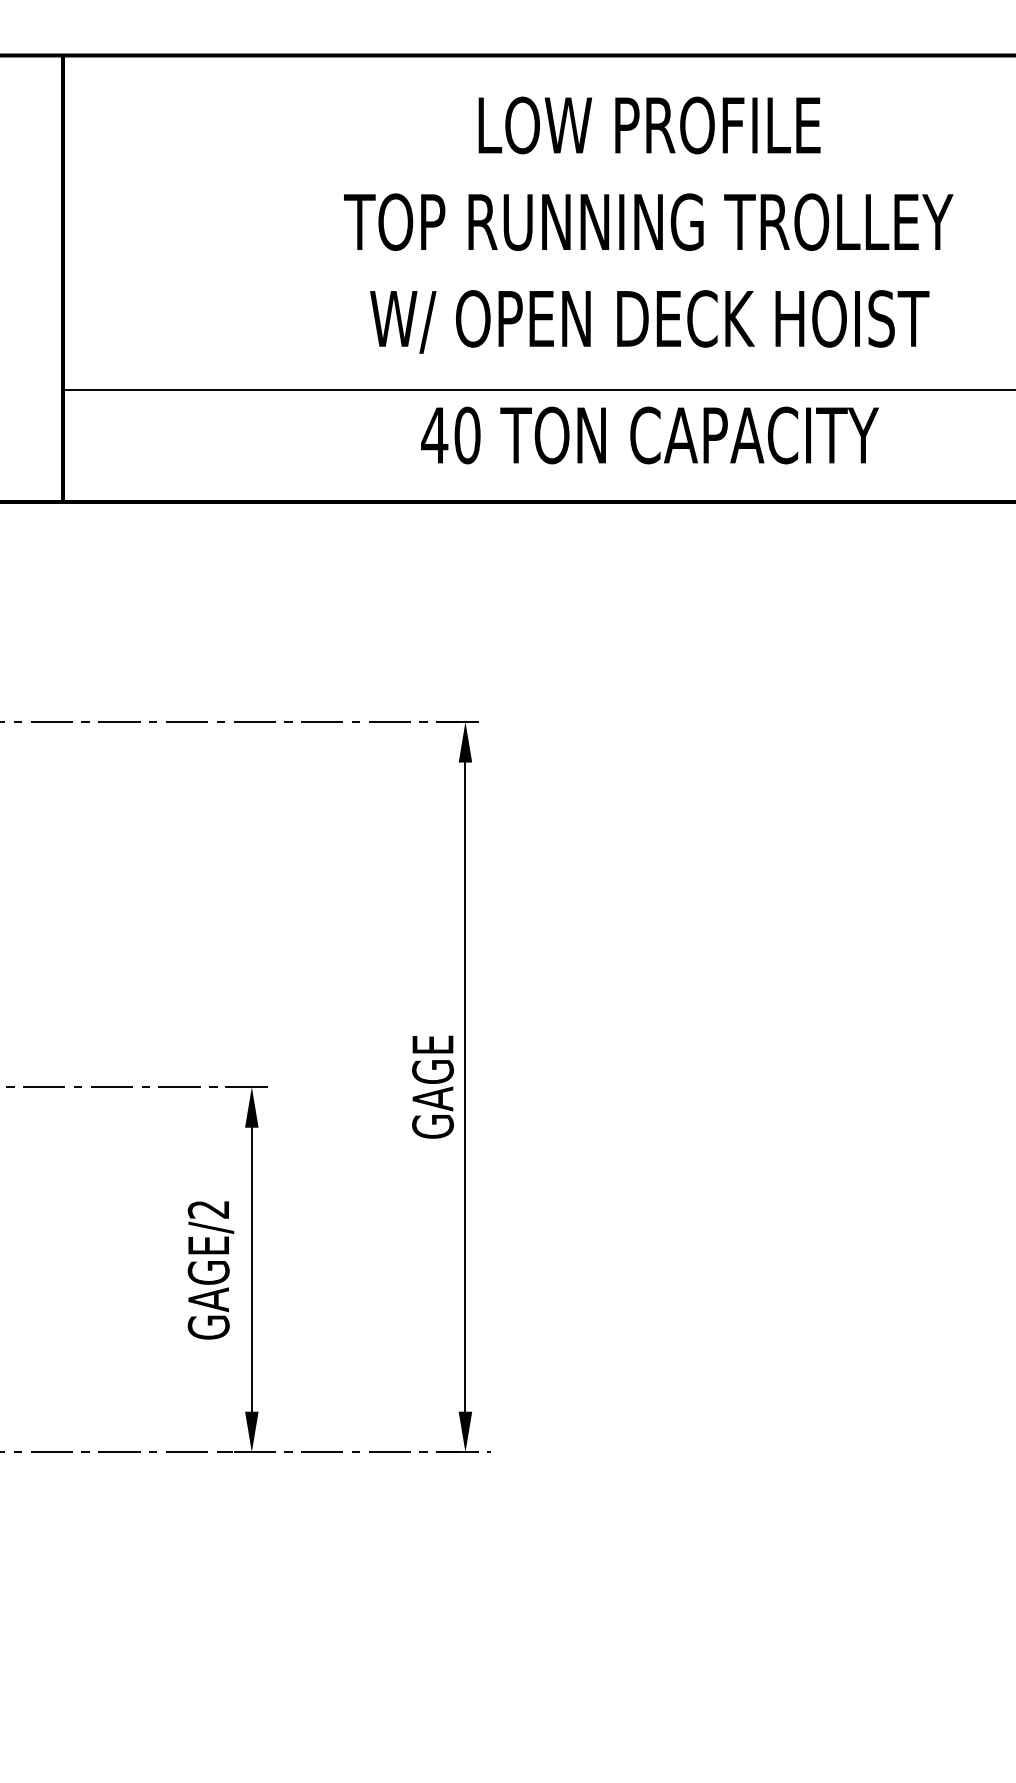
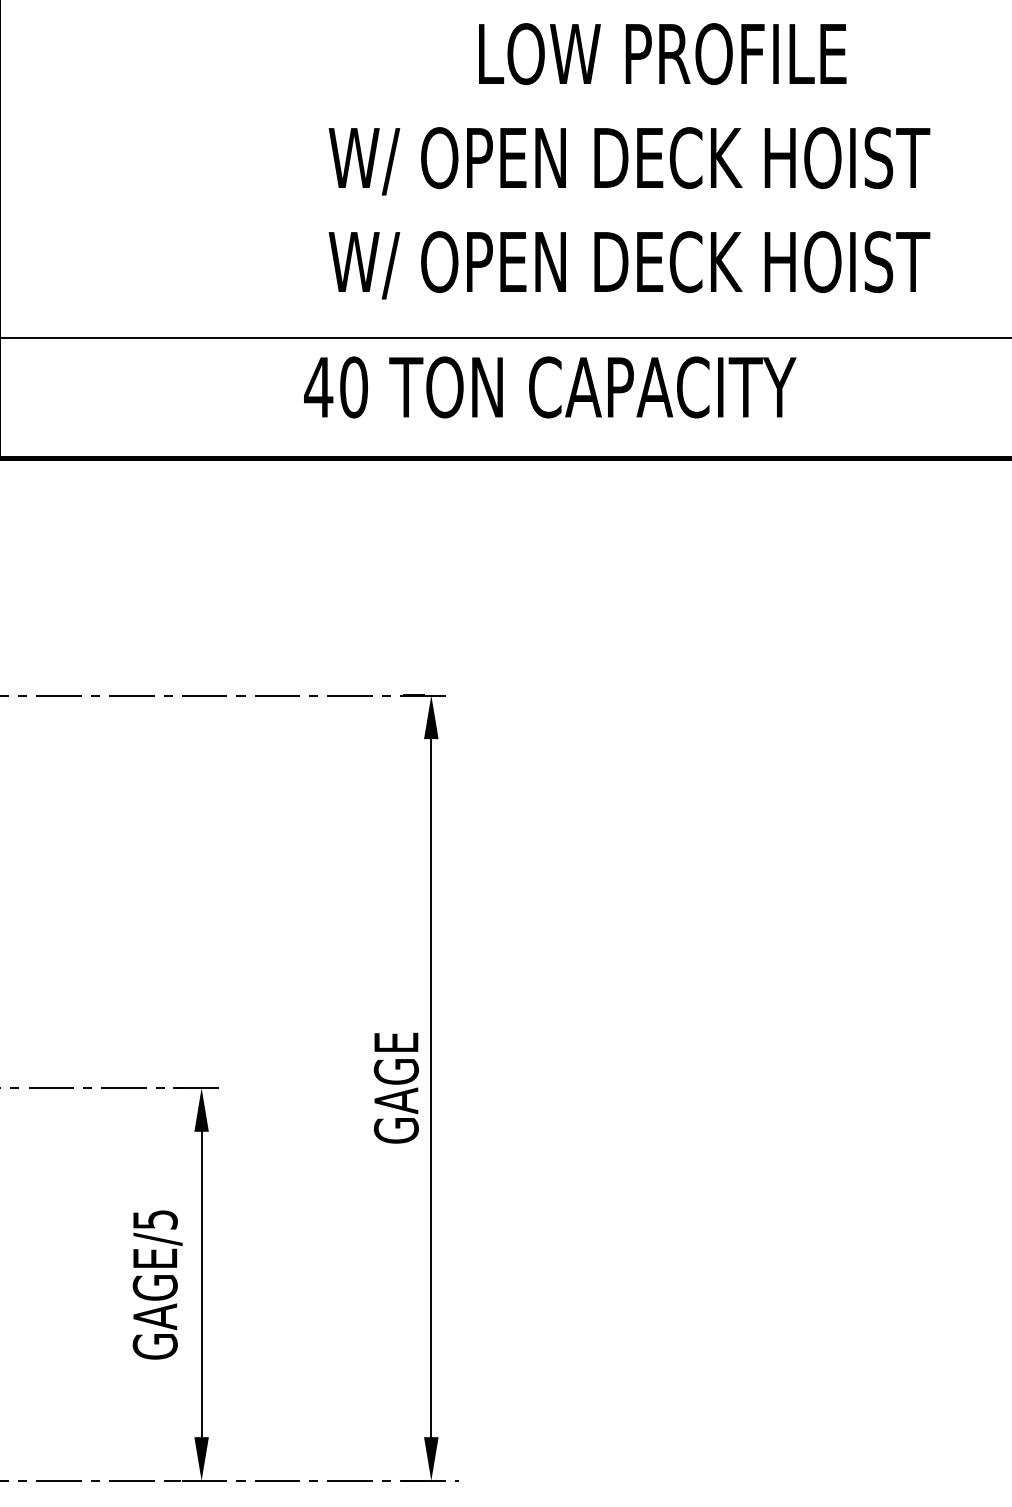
text: (649, 125) -> (662, 54), moved
text: (648, 225) -> (628, 161), TOP RUNNING TROLLEY -> W/ OPEN DECK HOIST
text: (649, 435) -> (549, 387), moved
text: (208, 1209) -> (155, 1219), GAGE/2 -> GAGE/5

